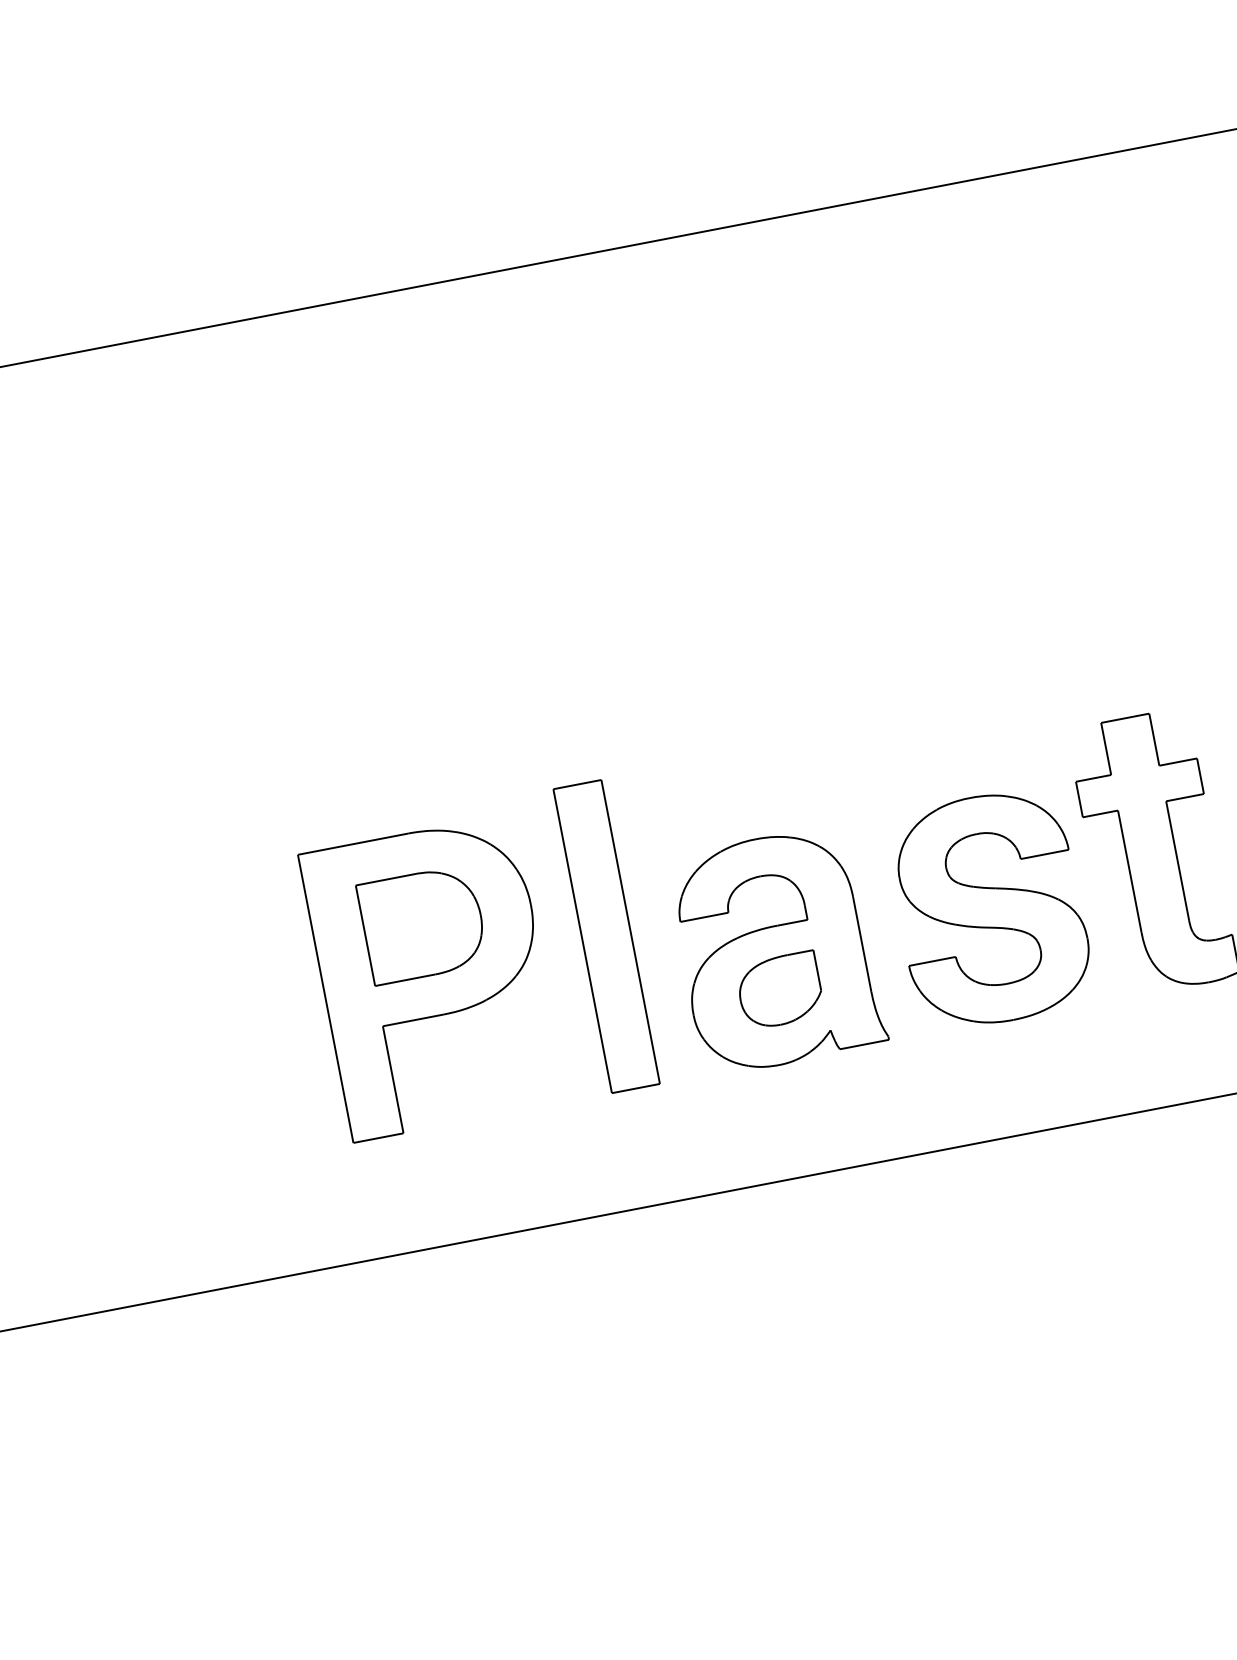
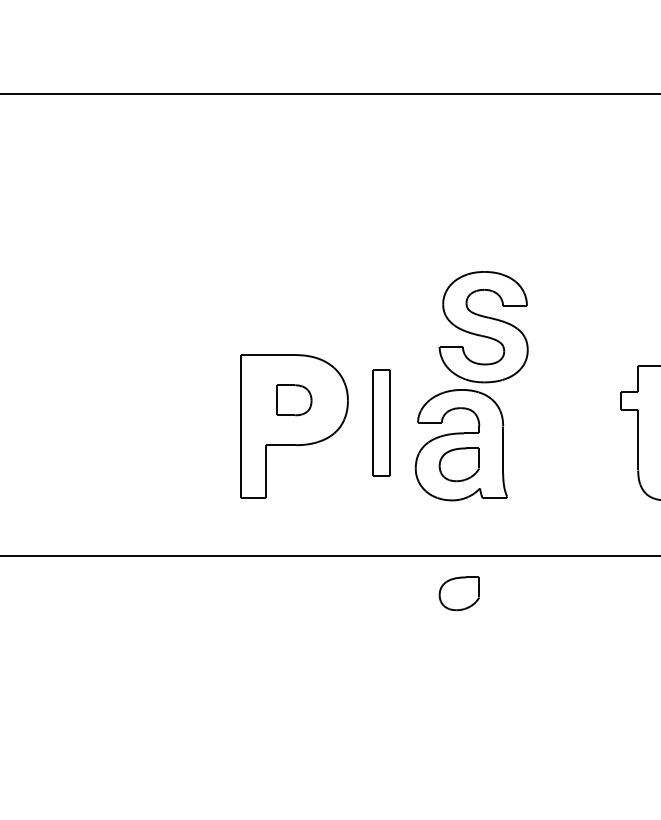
part: (989, 910) -> (483, 327), moved
part: (423, 925) -> (294, 400), size x0.6
part: (604, 936) -> (380, 422), size x0.7
part: (827, 1249) -> (458, 593), added

